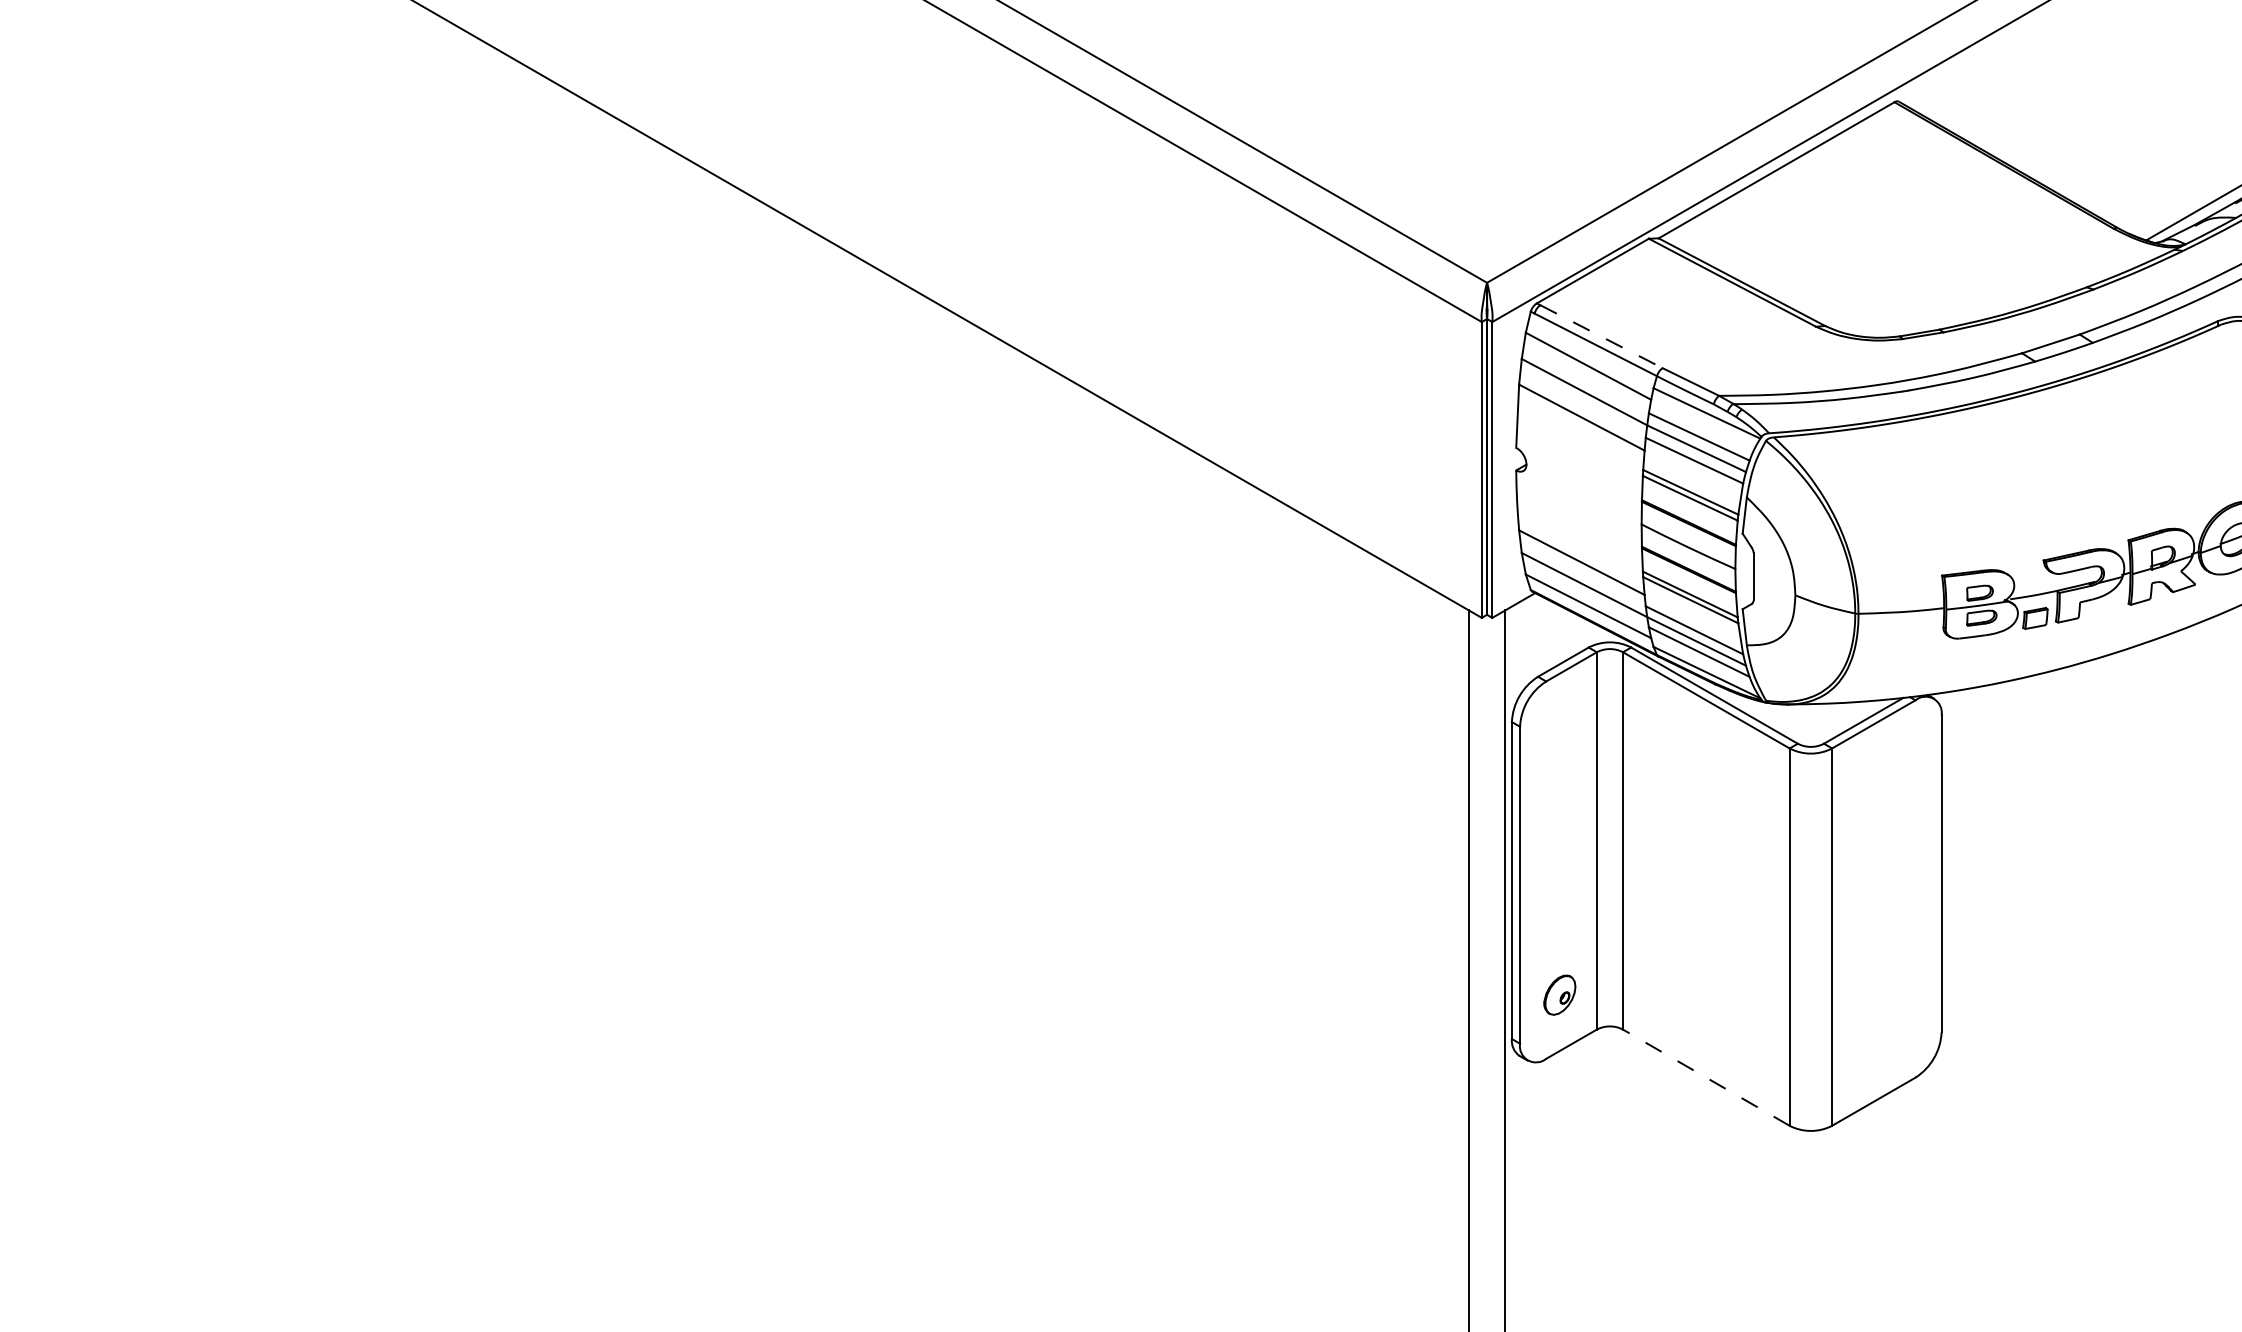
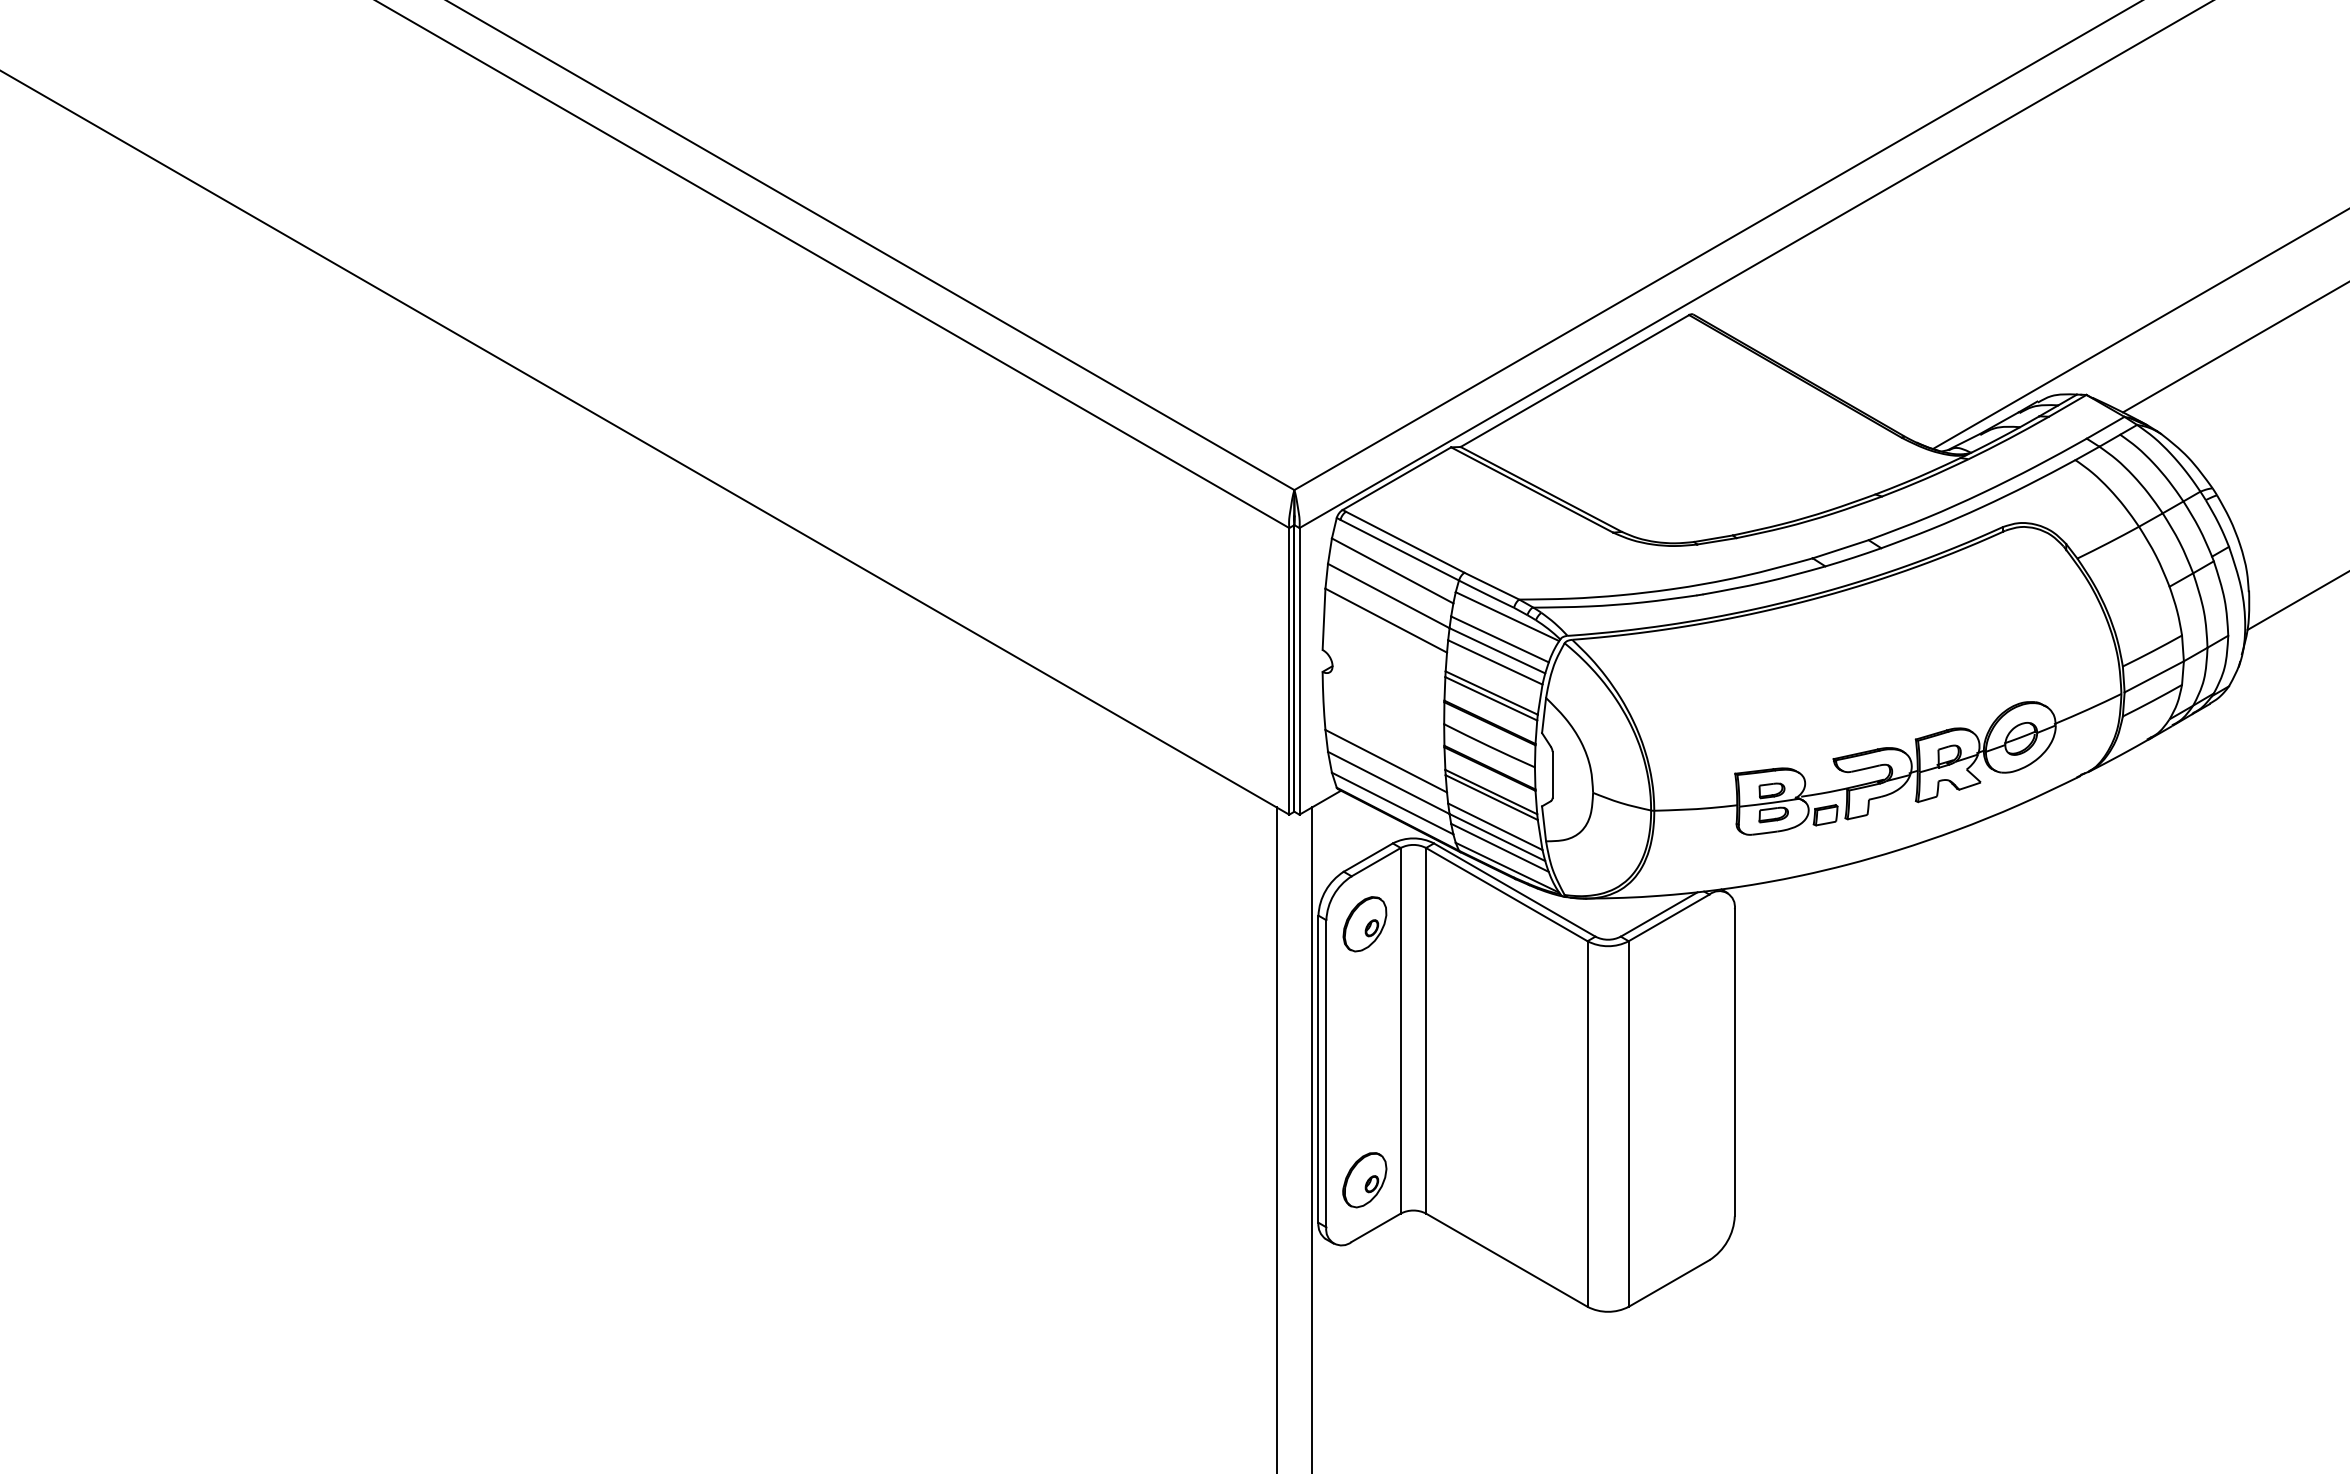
line: (1601, 336) -> (1405, 542), dashed -> solid
part: (1559, 731) -> (1364, 924), added
part: (1559, 995) -> (1364, 1180), size x1.43
line: (1705, 1076) -> (1506, 1259), dashed -> solid

